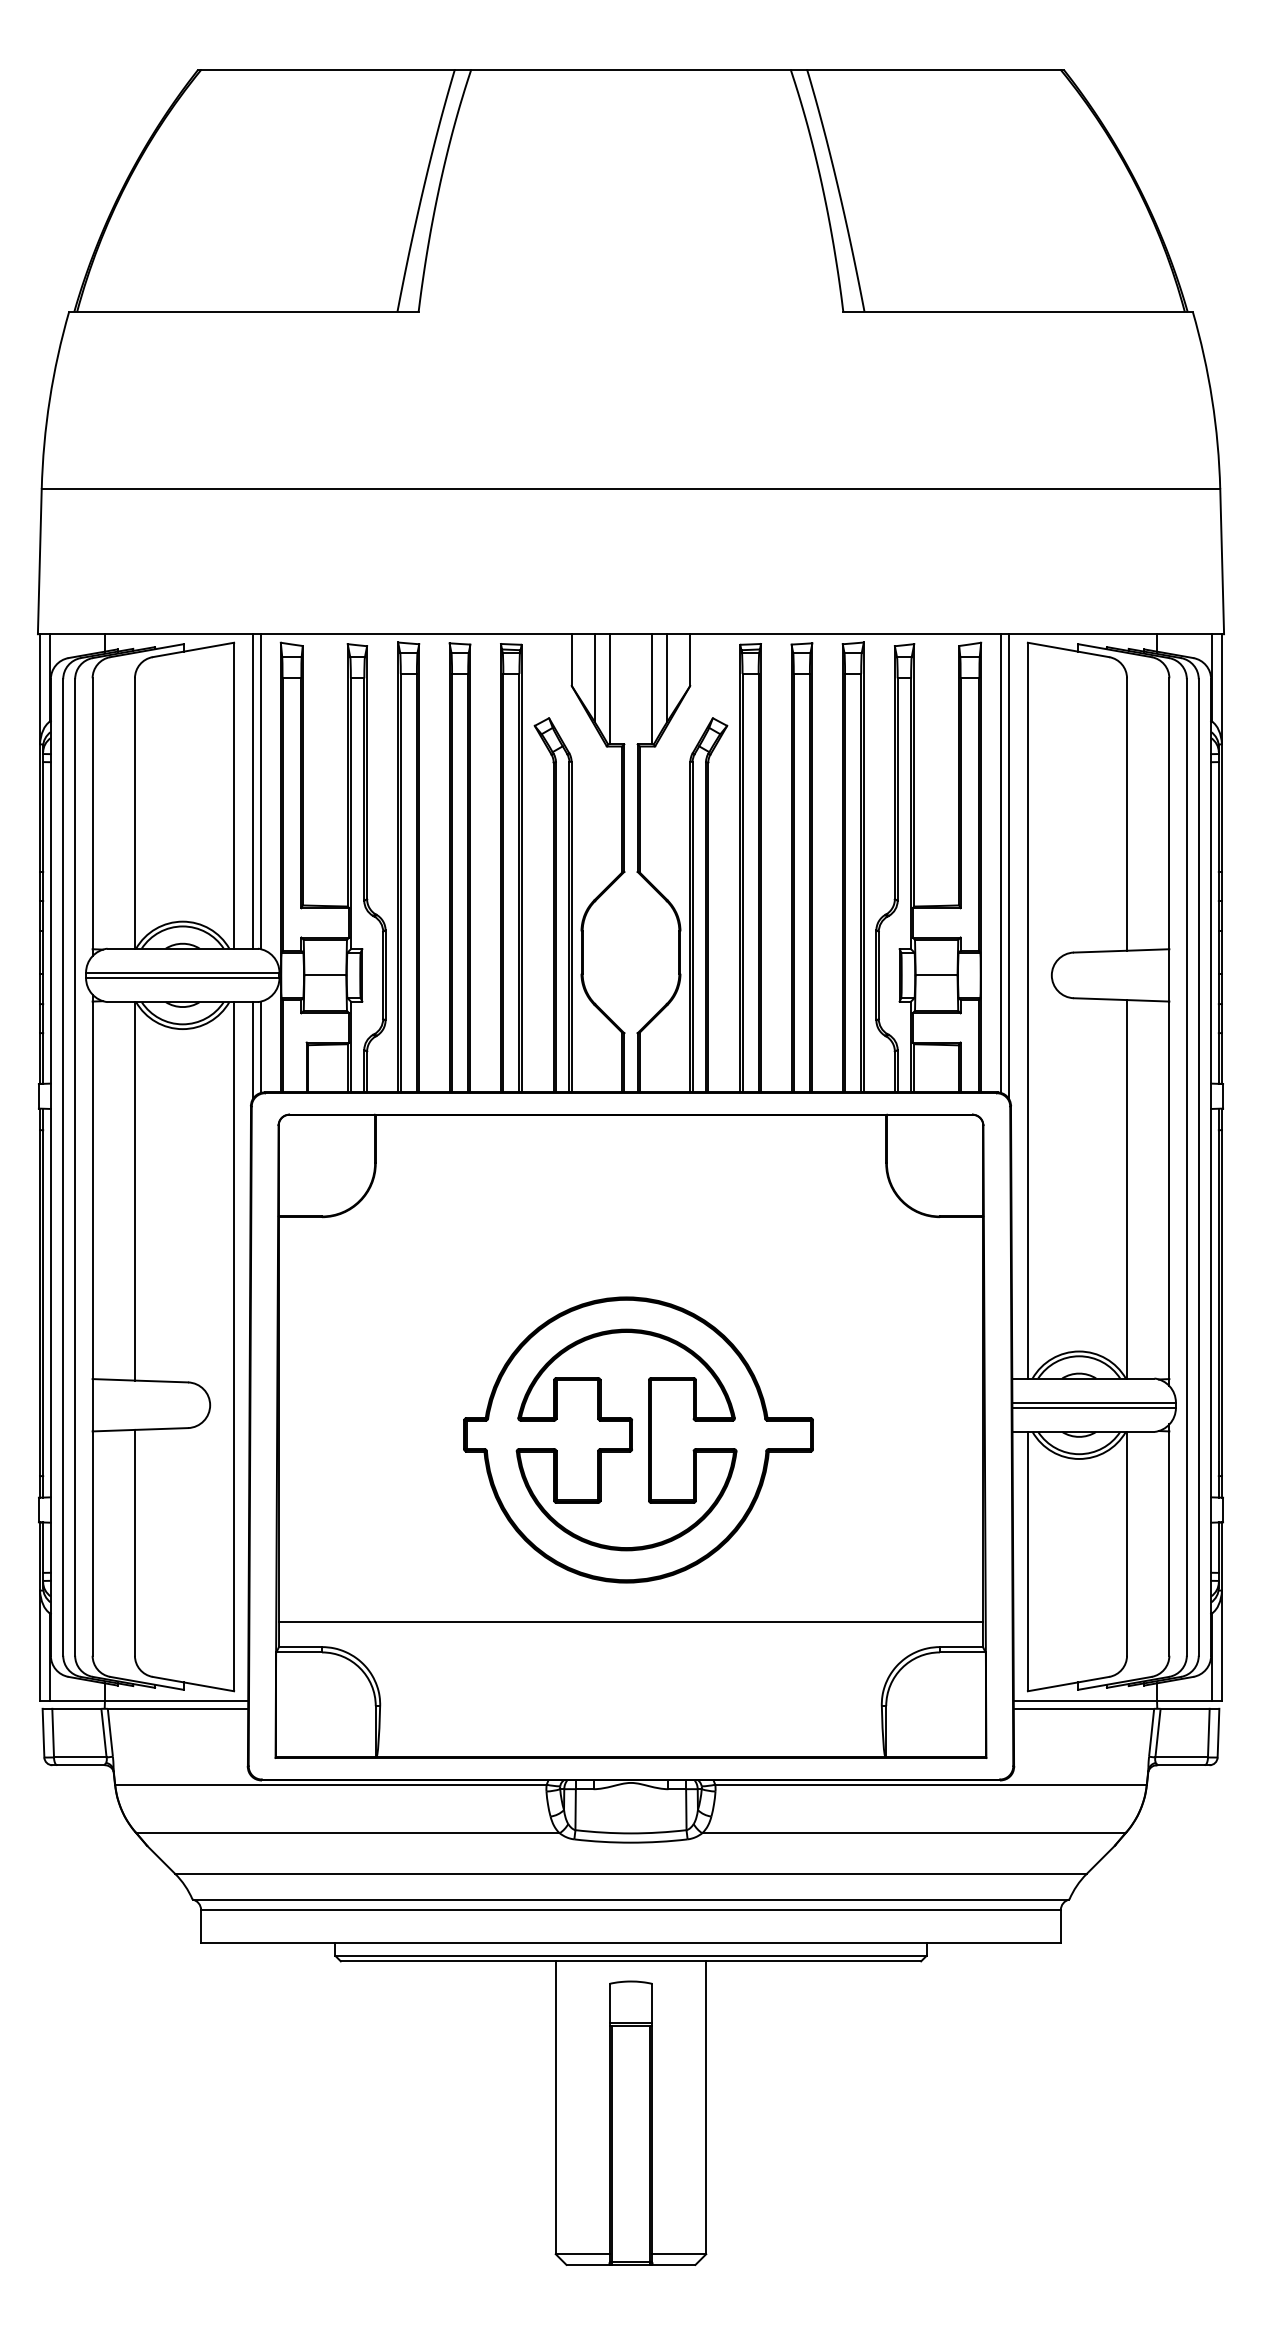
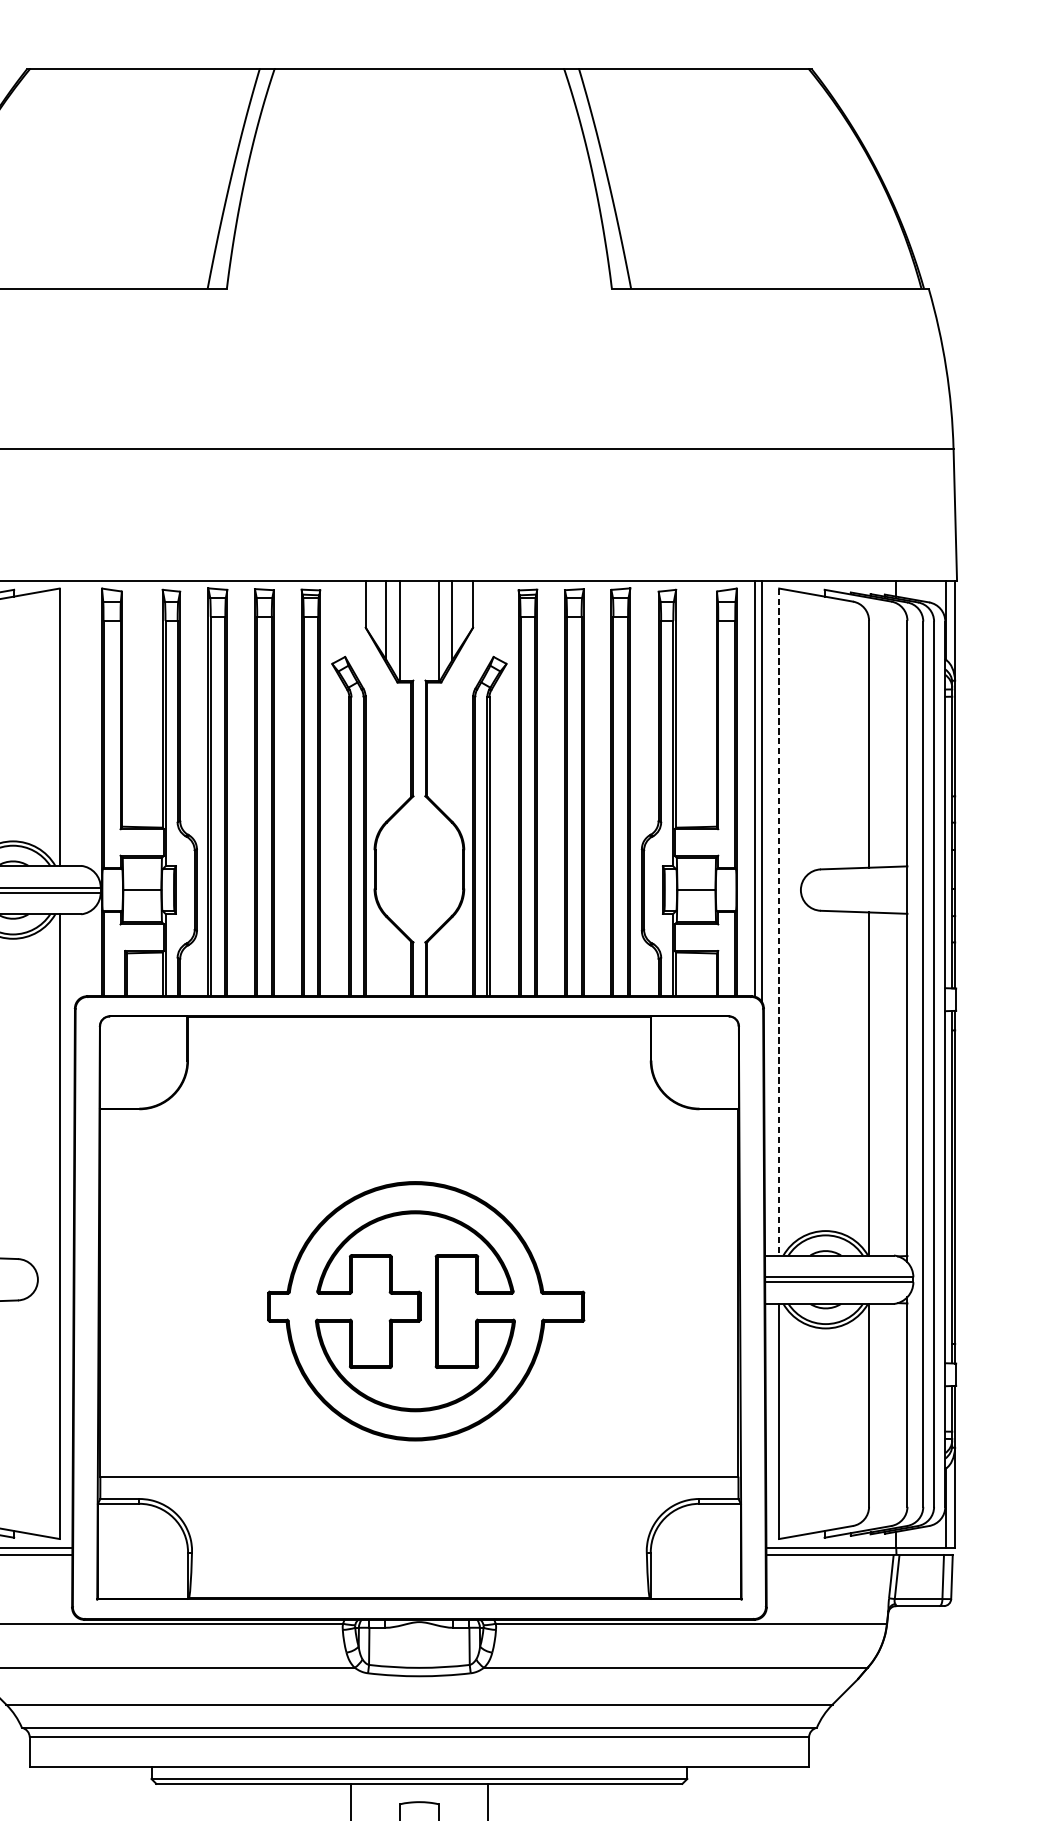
line: (252, 791) -> (76, 723), removed
line: (260, 791) -> (83, 723), removed
line: (1027, 1010) -> (778, 921), solid -> dashed
line: (260, 1047) -> (83, 955), removed
line: (252, 1050) -> (76, 958), removed

